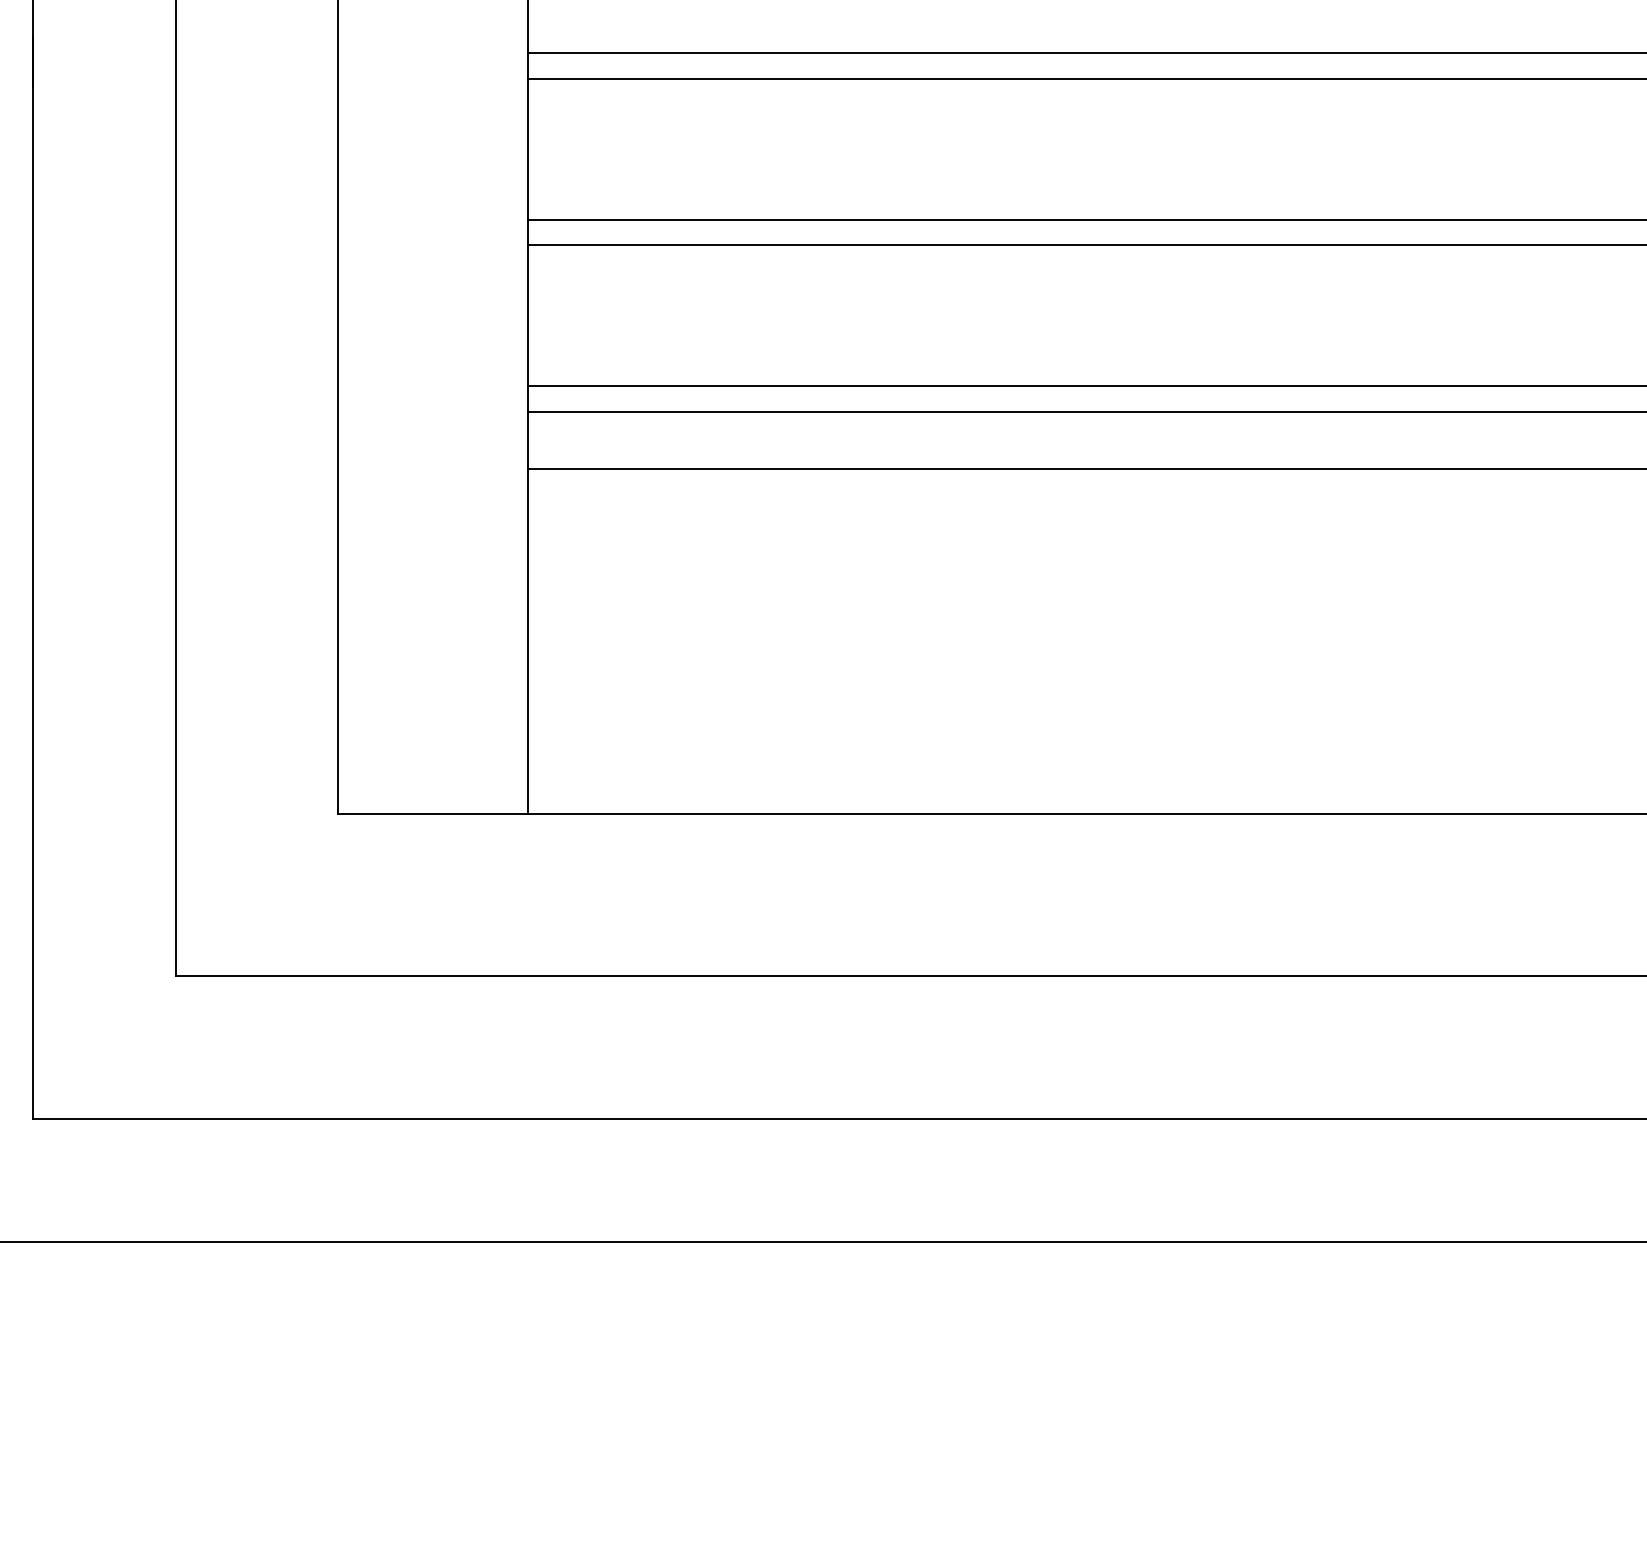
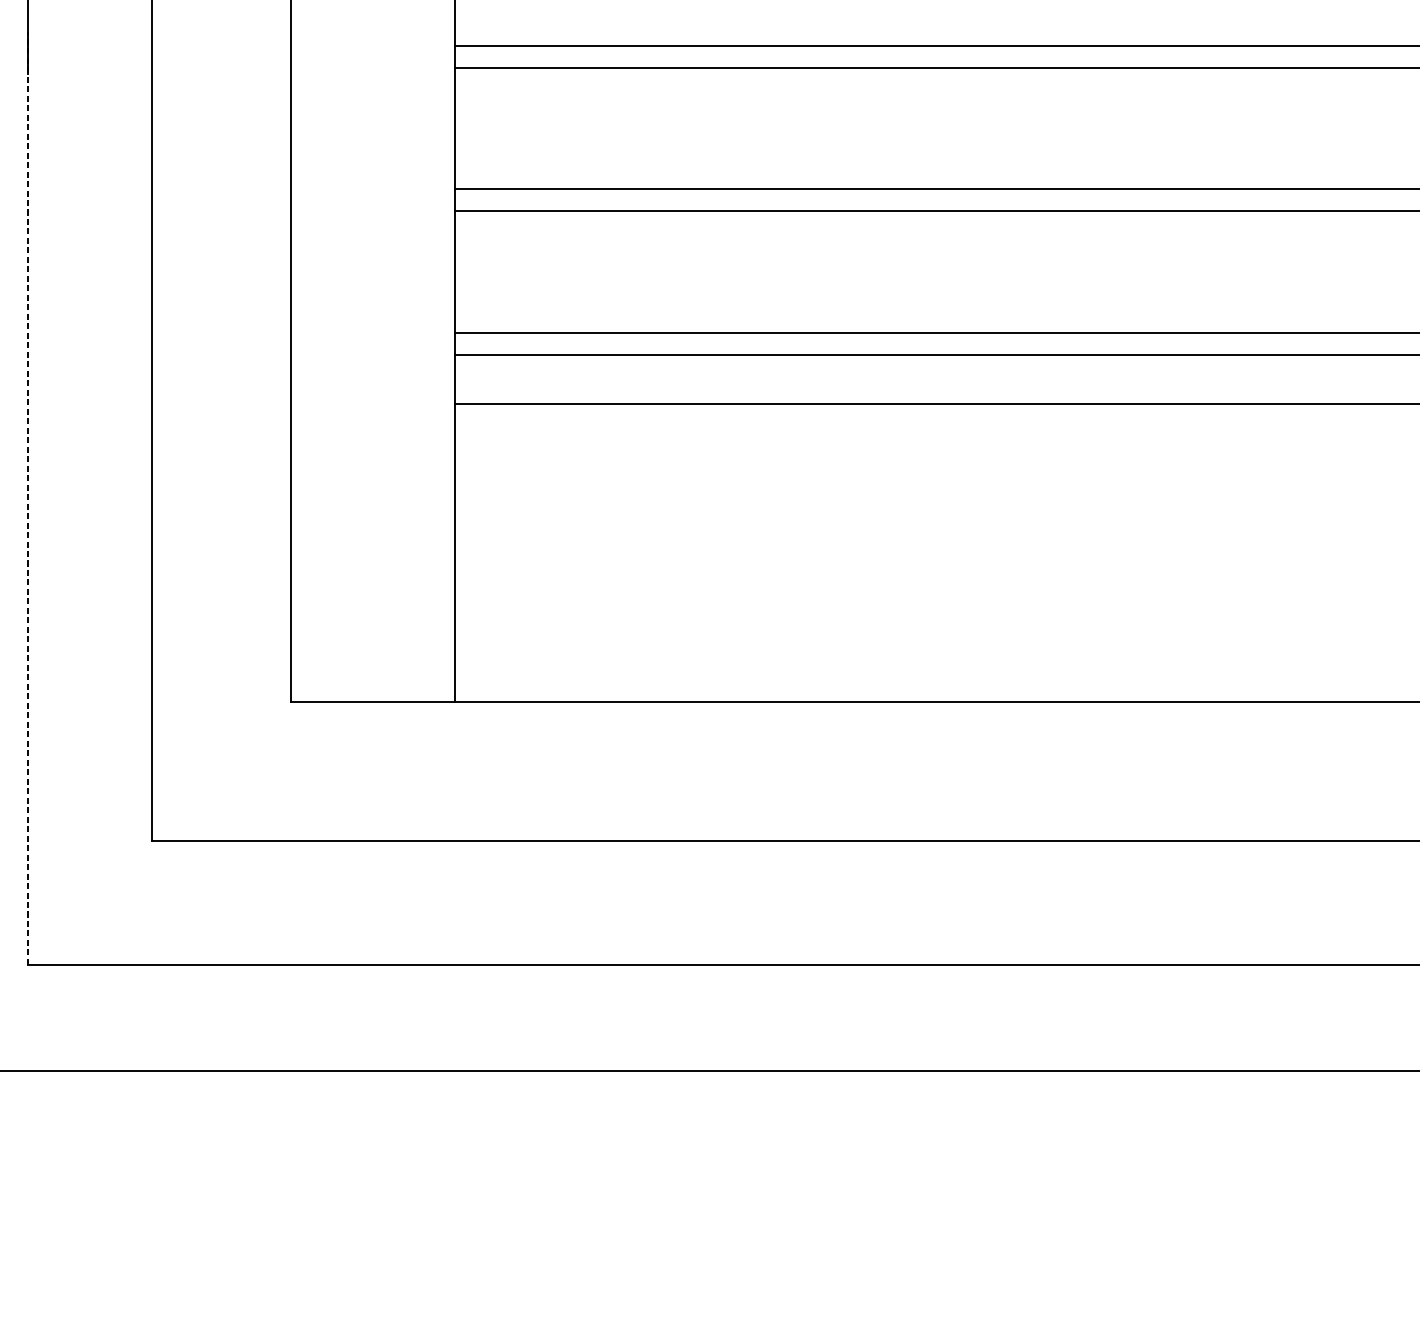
line: (32, 578) -> (27, 498), solid -> dashed

